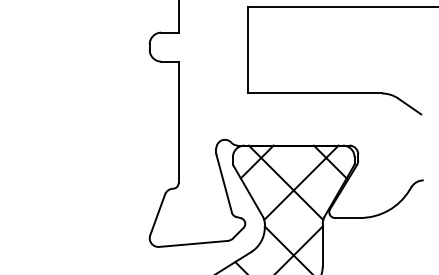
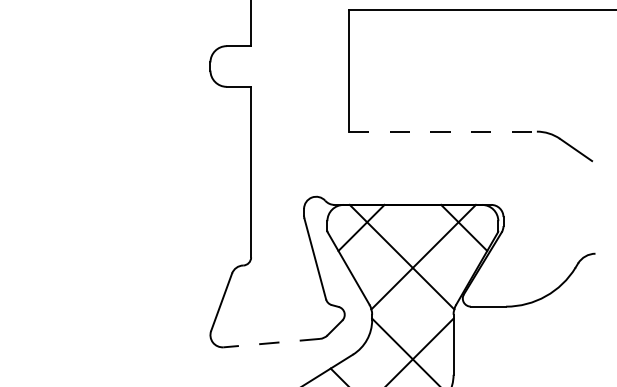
line: (315, 93) -> (443, 131), solid -> dashed
line: (192, 243) -> (270, 342), solid -> dashed

